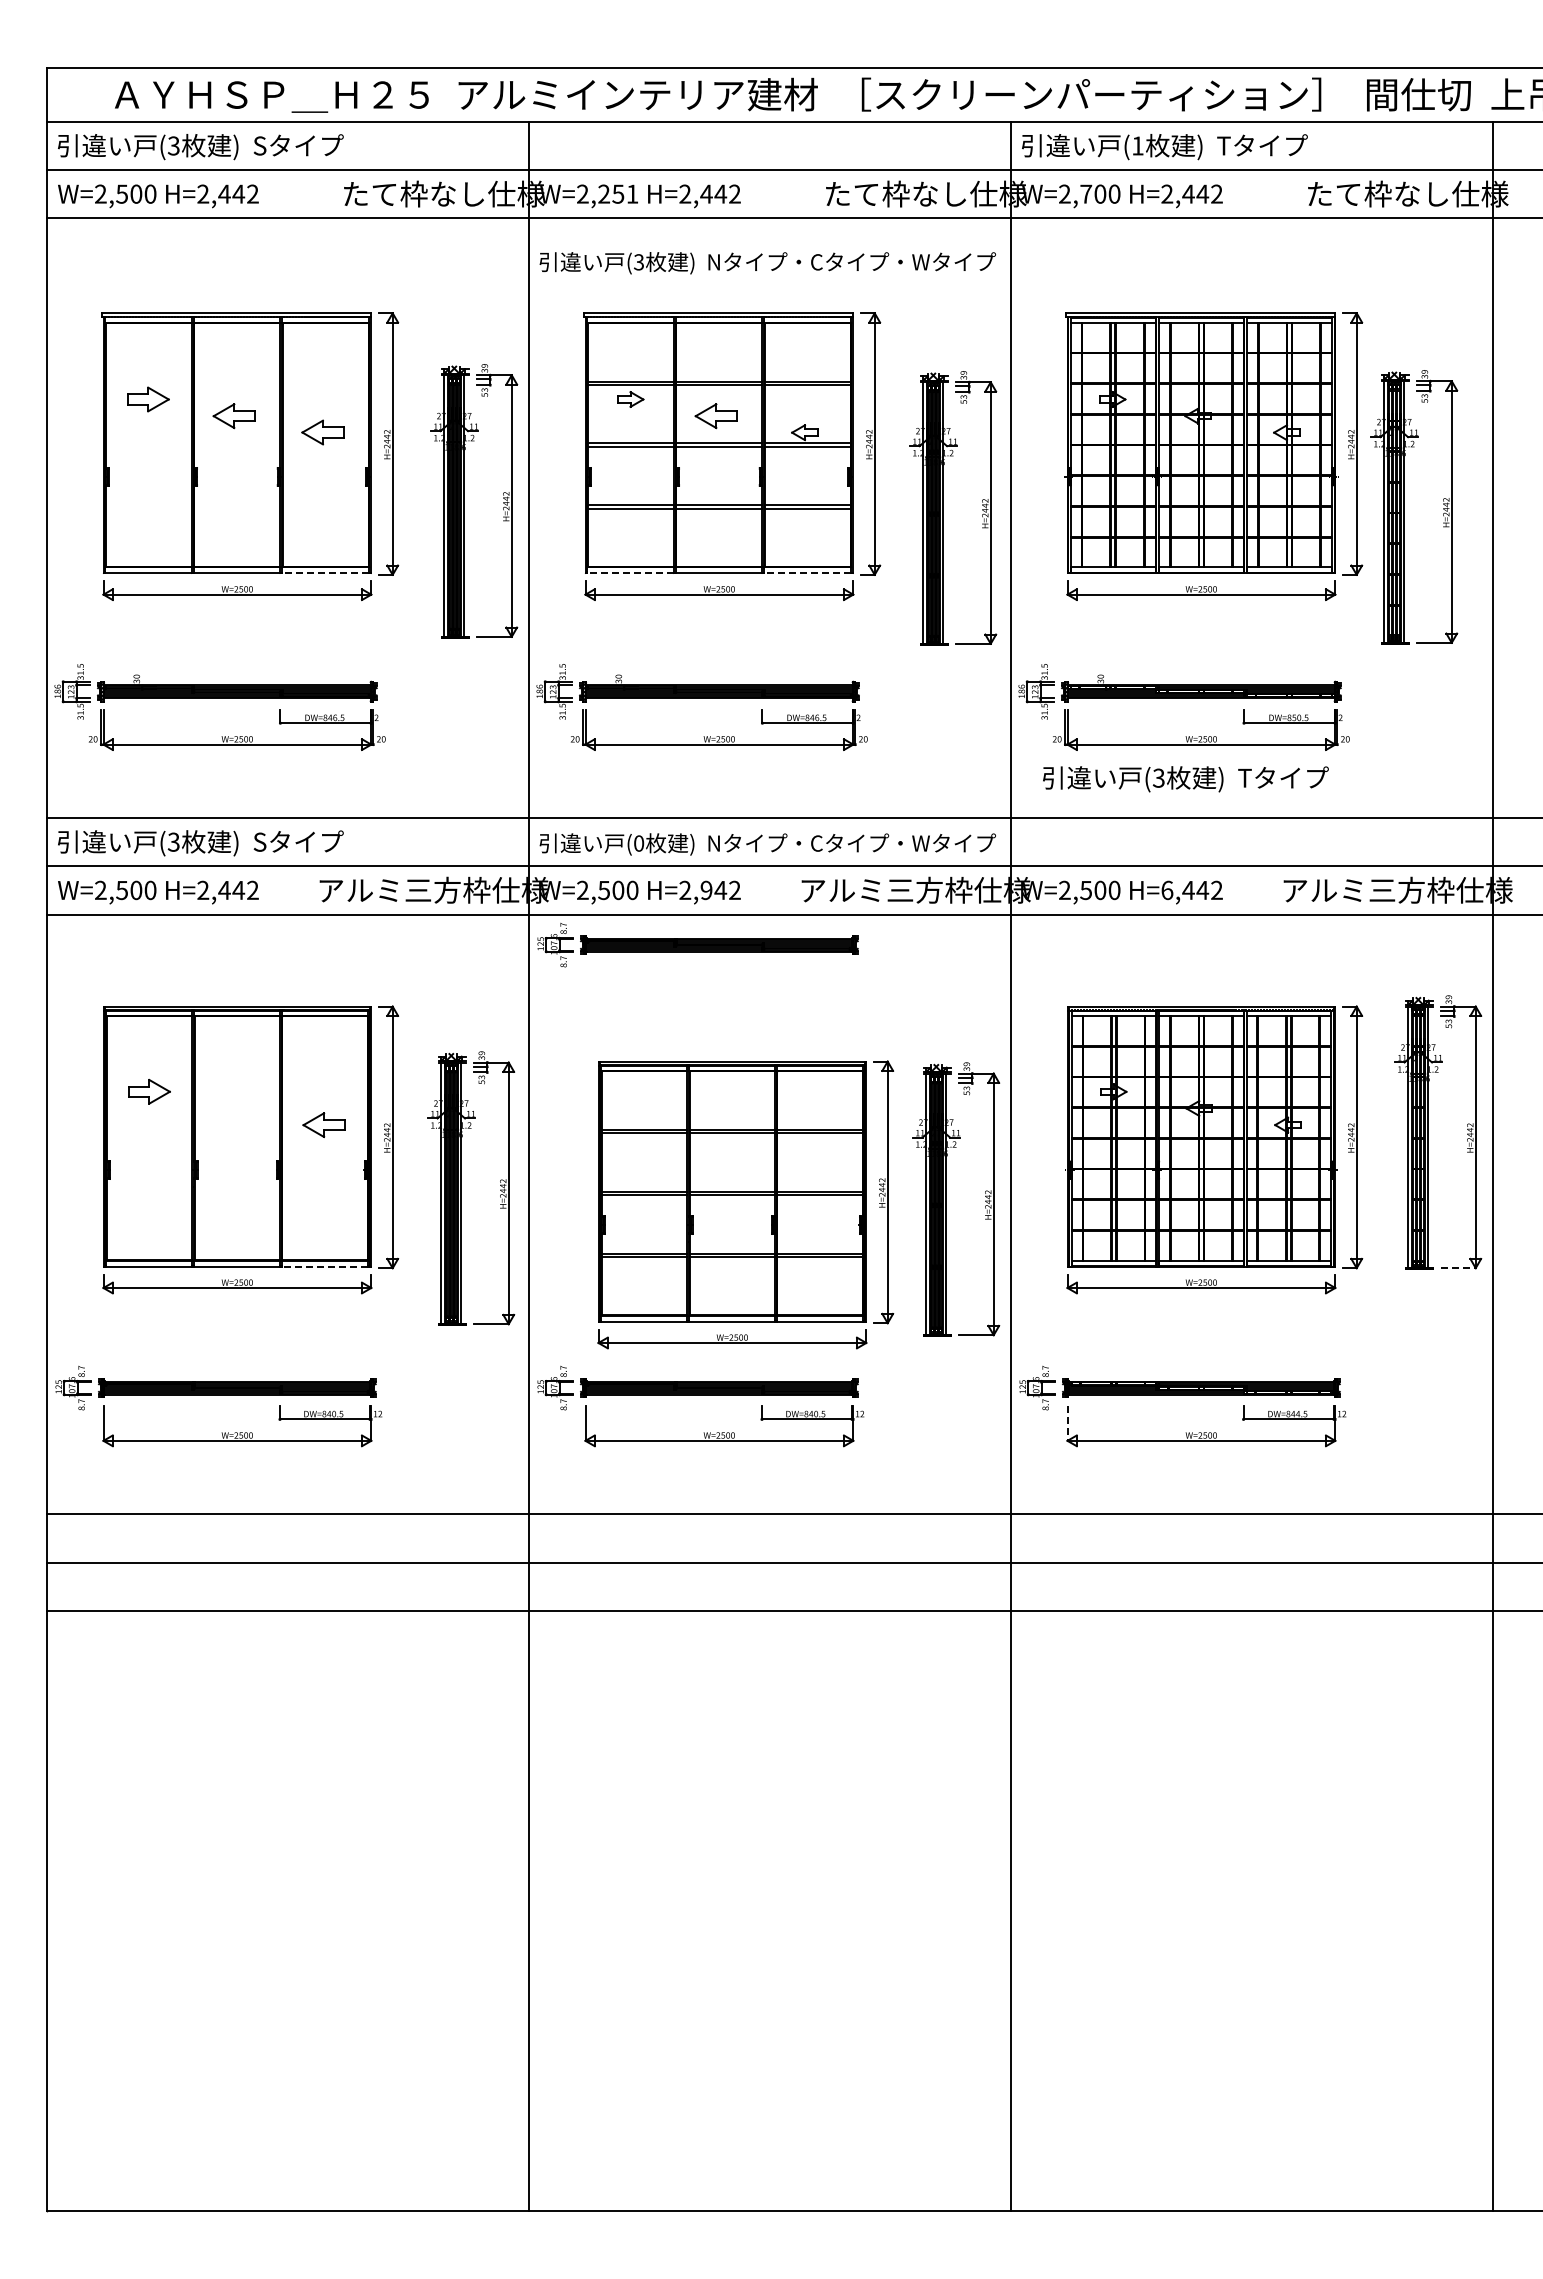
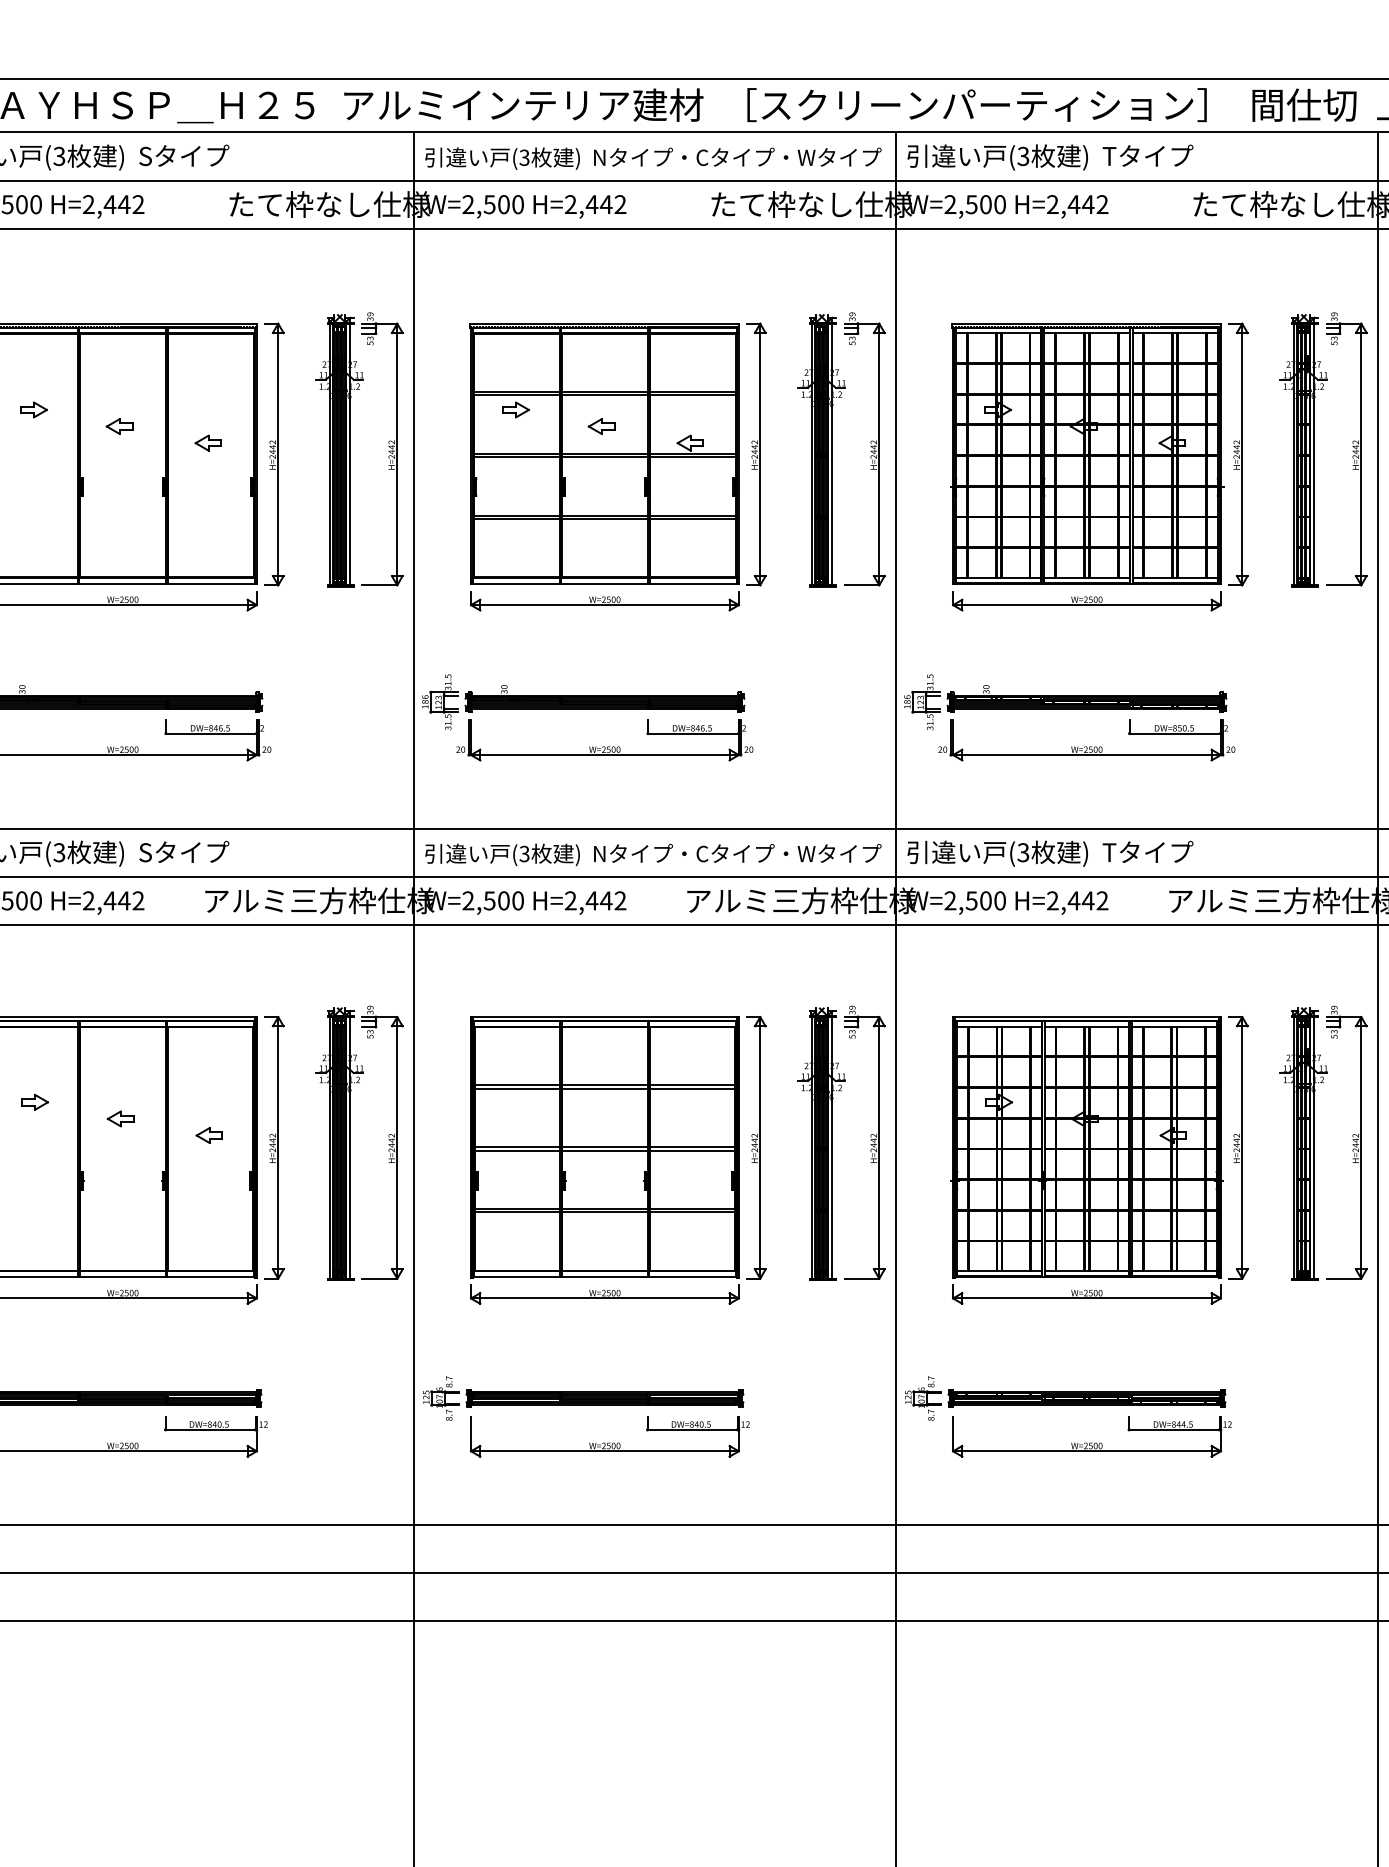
text: (1137, 145) -> (1023, 155), (1 -> (3
text: (618, 193) -> (504, 203), W=2,251 -> W=2,500
text: (1086, 193) -> (972, 203), W=2,700 -> W=2,500
text: (767, 263) -> (653, 158), moved
part: (148, 399) -> (34, 409), size x0.62
part: (233, 415) -> (119, 425), size x0.62
part: (715, 415) -> (601, 425), size x0.62
part: (322, 432) -> (208, 442), size x0.62
part: (464, 501) -> (350, 449), moved
part: (1404, 507) -> (1314, 449), moved
part: (943, 508) -> (832, 449), moved
line: (325, 573) -> (211, 583), dashed -> solid
line: (630, 573) -> (516, 583), dashed -> solid
line: (807, 573) -> (693, 583), dashed -> solid
text: (1185, 779) -> (1050, 853), moved
text: (638, 843) -> (524, 853), (0 -> (3
text: (706, 890) -> (592, 900), H=2,942 -> H=2,442
text: (1167, 890) -> (1053, 900), H=6,442 -> H=2,442
part: (697, 945) -> (583, 955), removed
part: (149, 1091) -> (35, 1101), size x0.62
part: (234, 1108) -> (120, 1118), added
part: (323, 1124) -> (209, 1134), size x0.62
part: (461, 1188) -> (350, 1142), moved
part: (946, 1199) -> (832, 1142), moved
part: (745, 1204) -> (618, 1159), moved
line: (324, 1266) -> (210, 1276), dashed -> solid
line: (1458, 1268) -> (1344, 1278), dashed -> solid
line: (1067, 1423) -> (953, 1433), dashed -> solid

